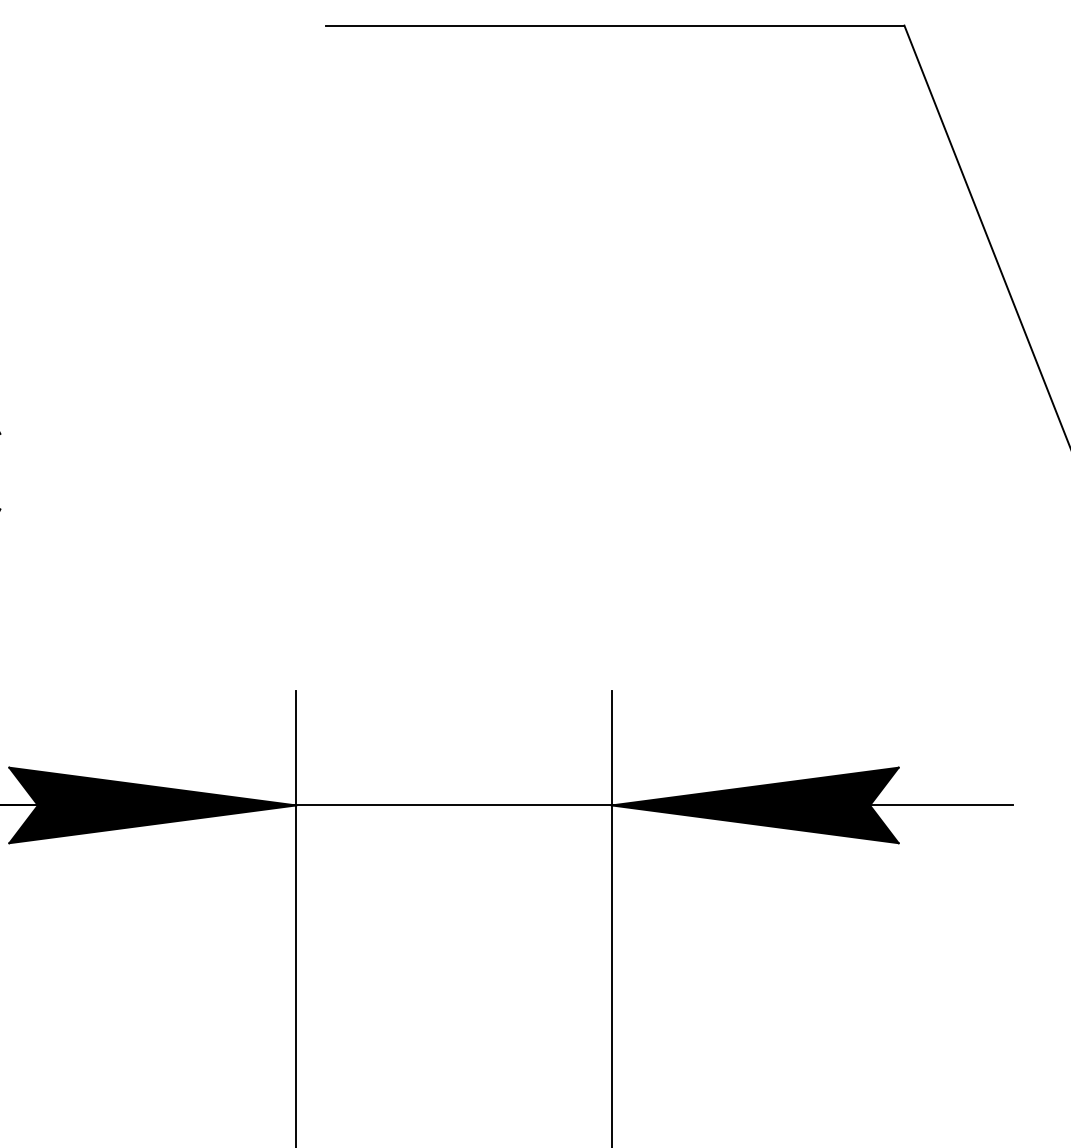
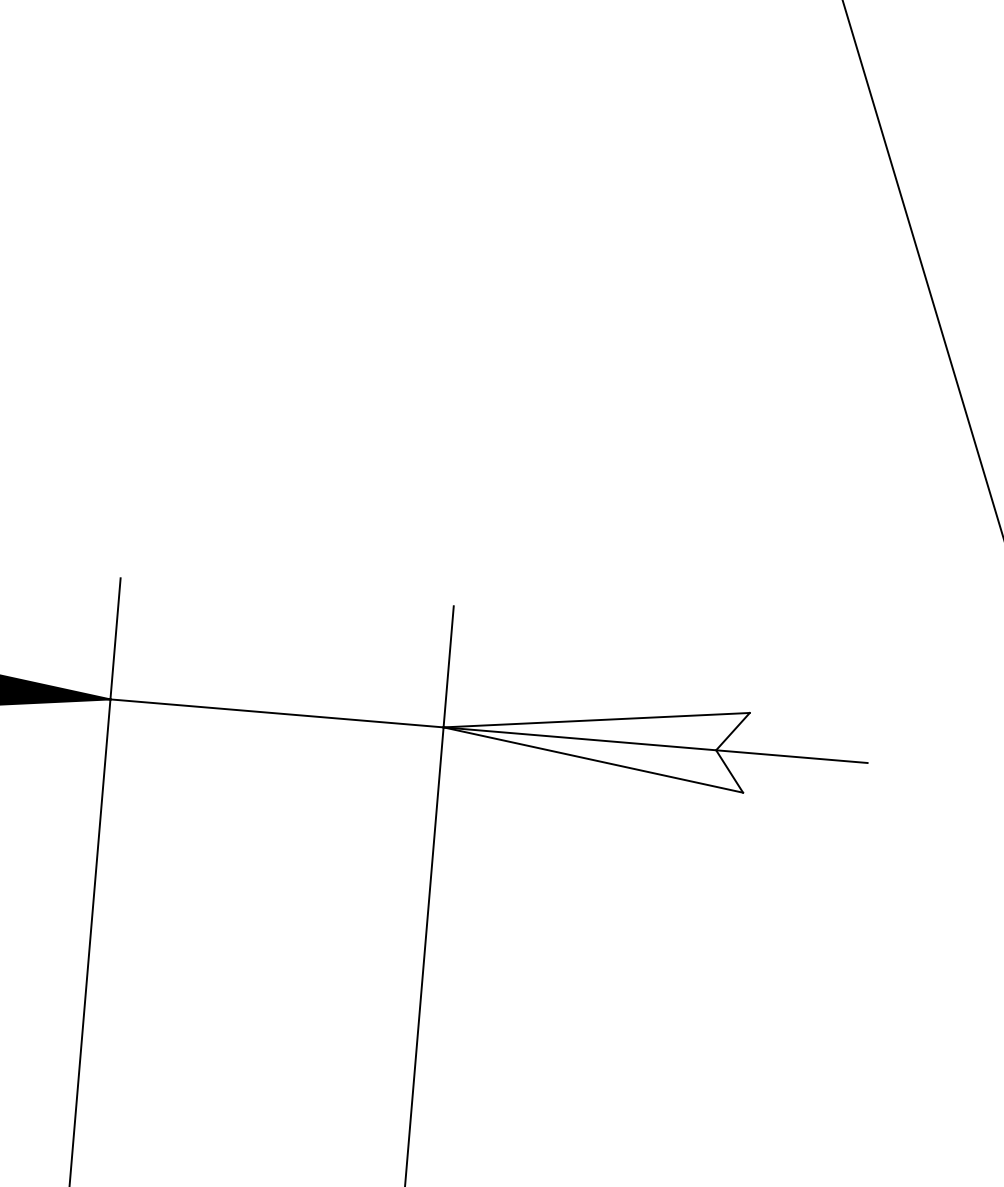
fill: (754, 805) -> (594, 740), removed

